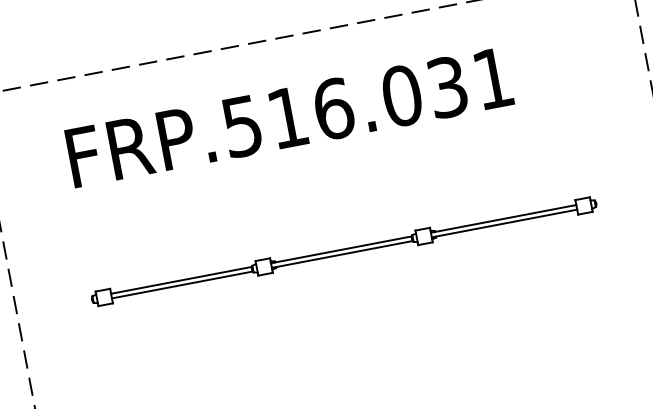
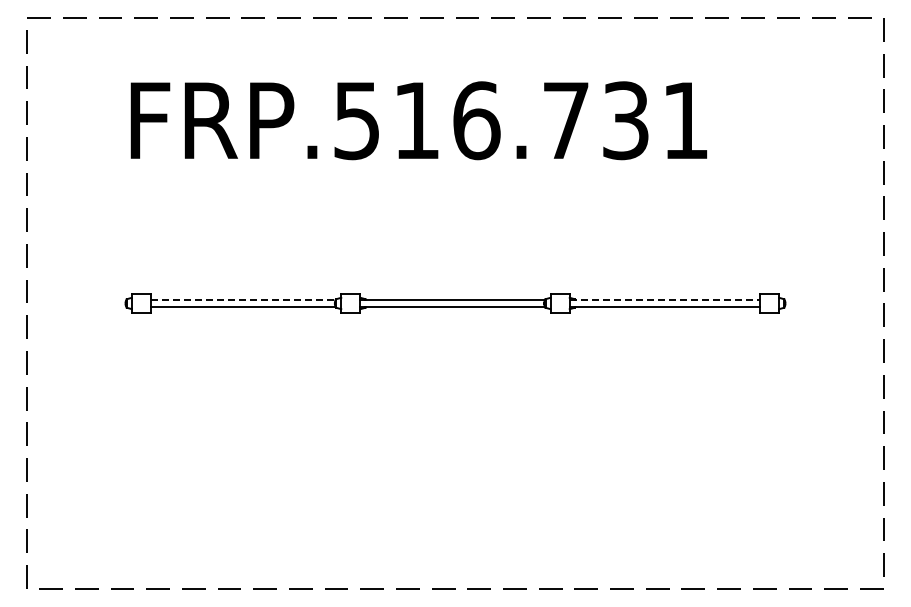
text: (401, 95) -> (565, 120), FRP.516.031 -> FRP.516.731
line: (504, 218) -> (665, 300), solid -> dashed
line: (181, 280) -> (243, 300), solid -> dashed

